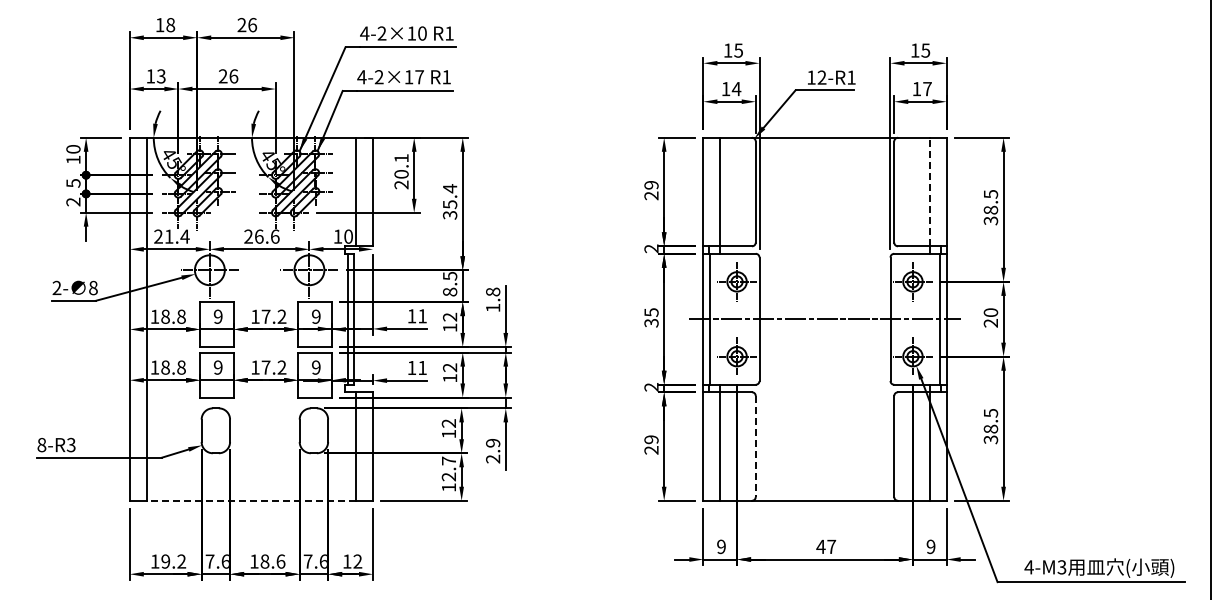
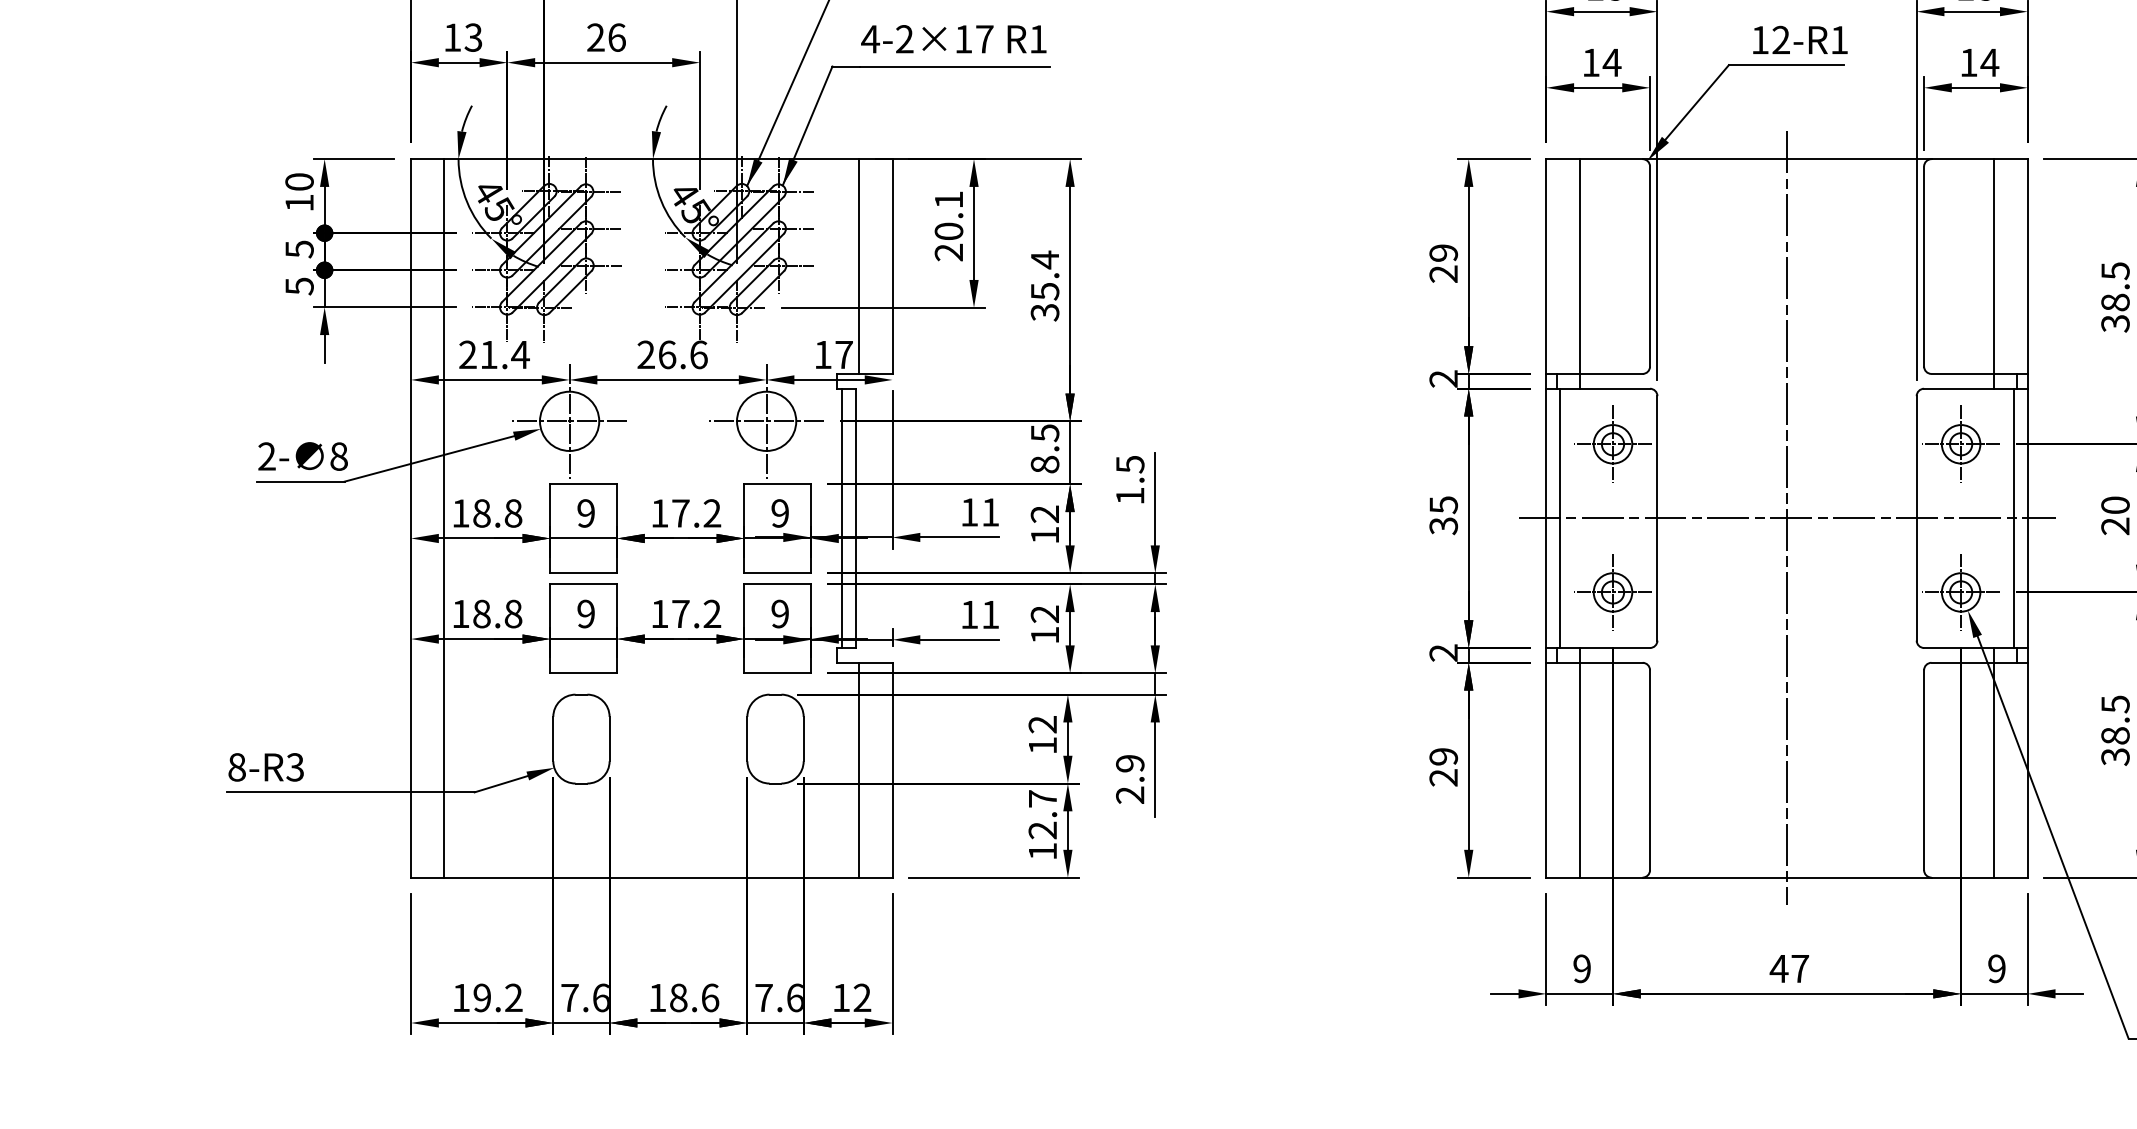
text: (927, 89) -> (1989, 63), 17 -> 14
line: (929, 191) -> (1993, 265), dashed -> solid
text: (73, 201) -> (299, 285), 2 -> 5
text: (348, 236) -> (843, 354), 10 -> 17
text: (493, 291) -> (1130, 463), 1.8 -> 1.5
line: (825, 318) -> (1788, 516), added
line: (755, 446) -> (1649, 770), dashed -> solid
line: (251, 500) -> (651, 877), dashed -> solid

